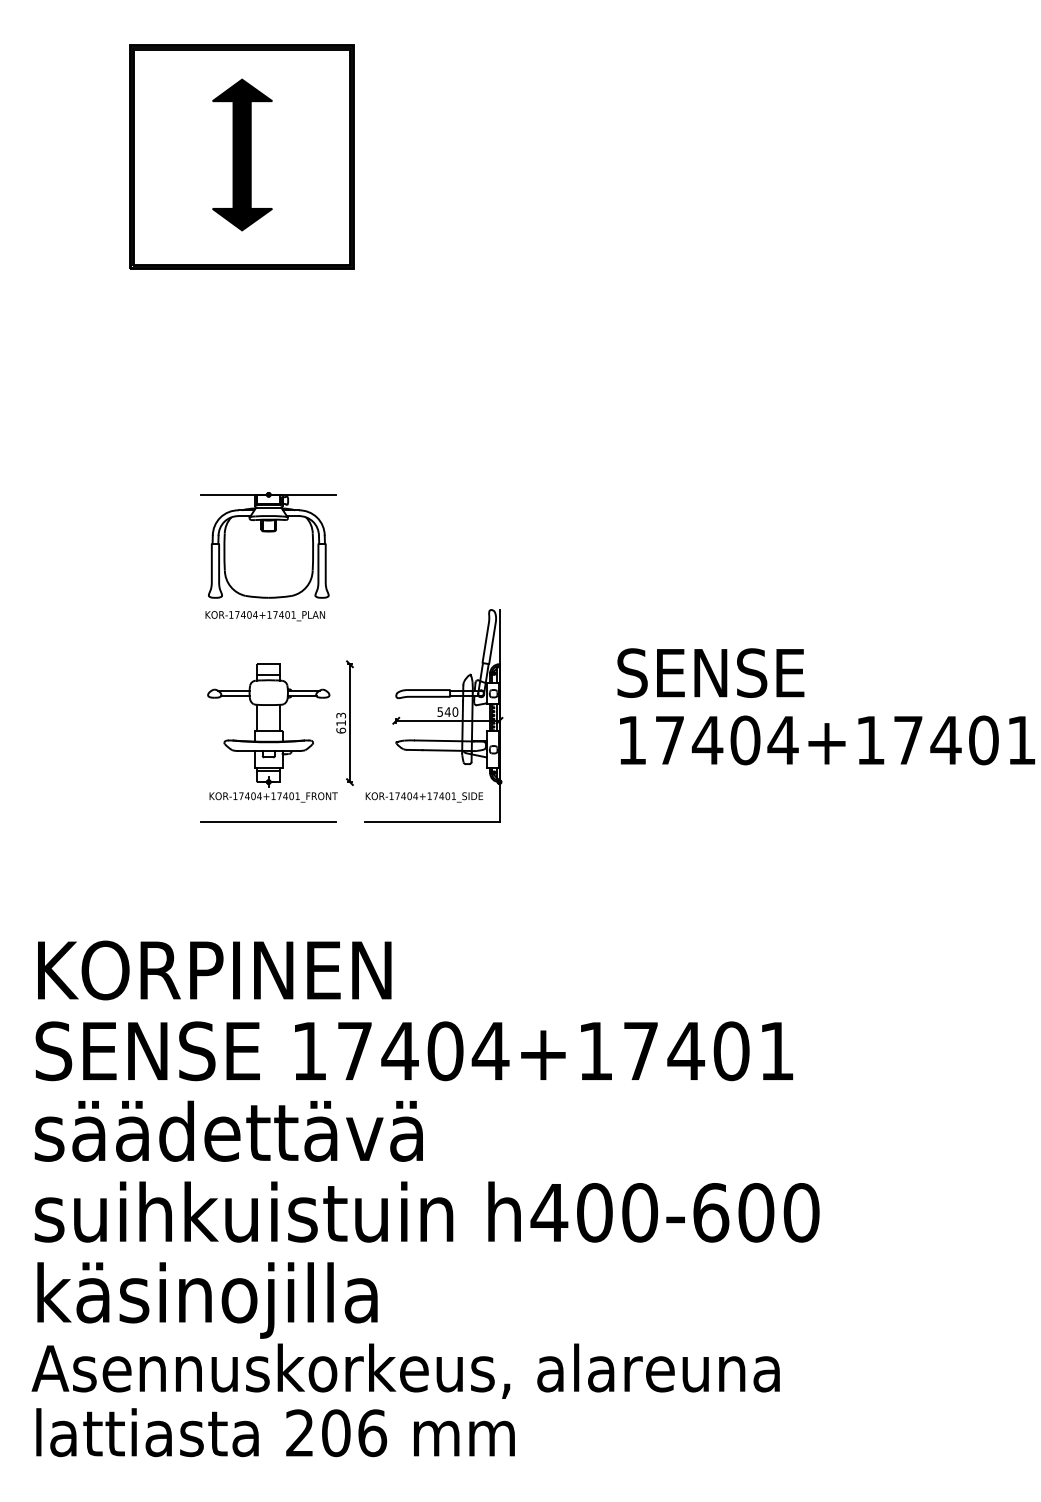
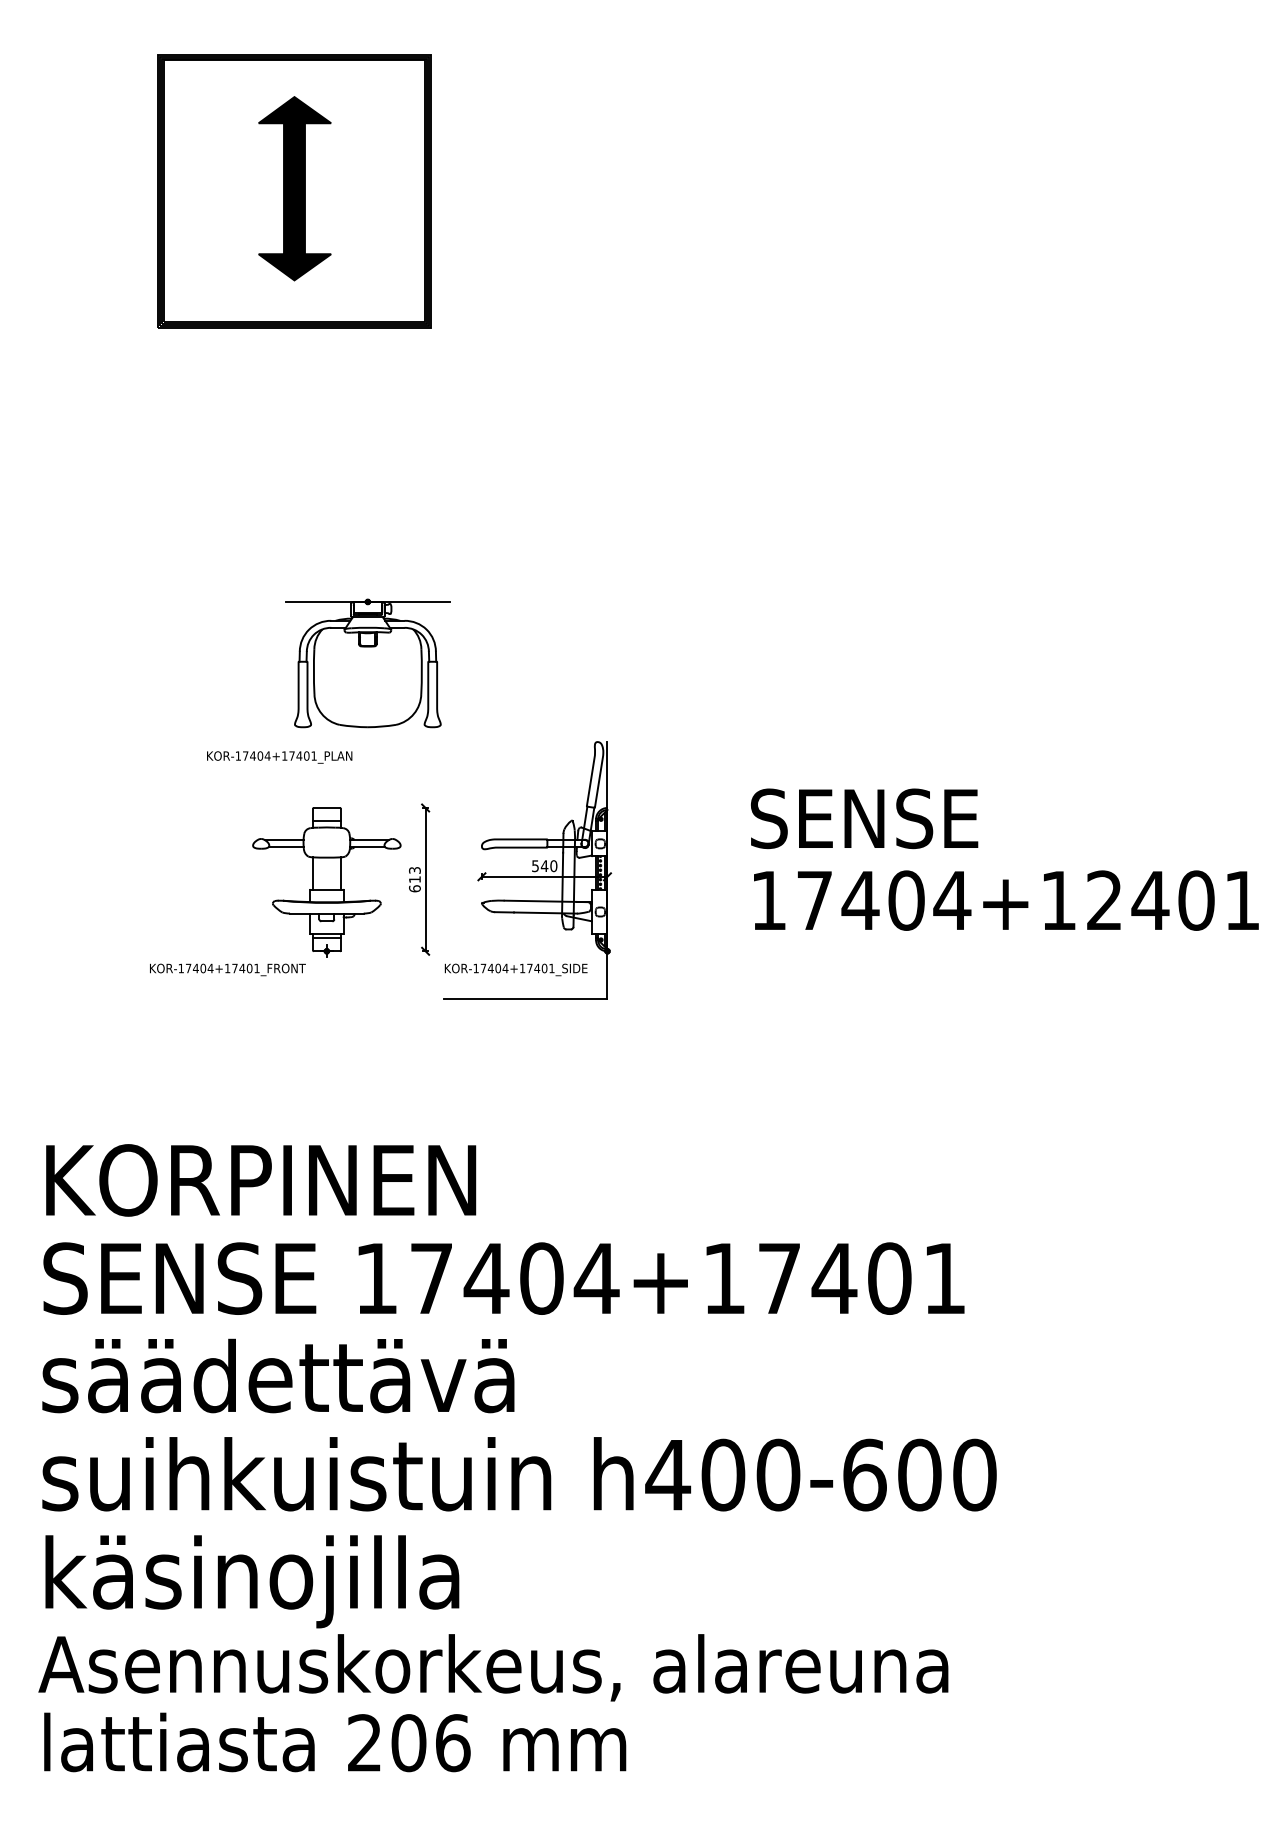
part: (268, 545) -> (367, 663), moved
text: (265, 616) -> (279, 757), moved
text: (908, 739) -> (1104, 899), 17404+17401 -> 17404+12401
text: (273, 797) -> (227, 969), moved
line: (268, 821) -> (326, 999), removed

